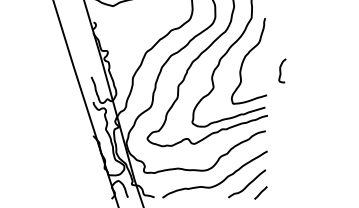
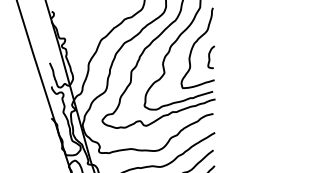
curve: (281, 70) -> (210, 56), moved

